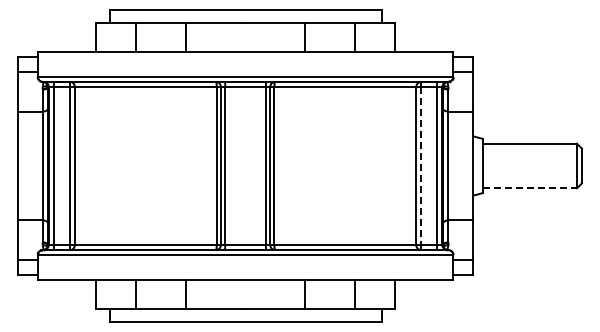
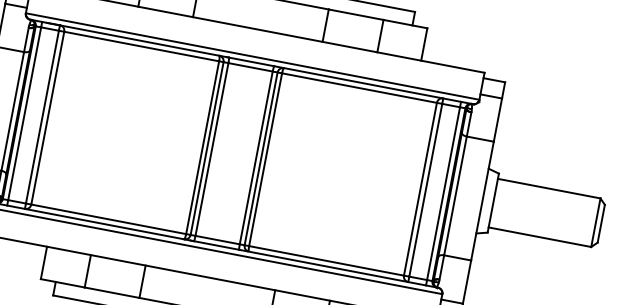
line: (421, 166) -> (426, 190), dashed -> solid
line: (530, 188) -> (540, 237), dashed -> solid

